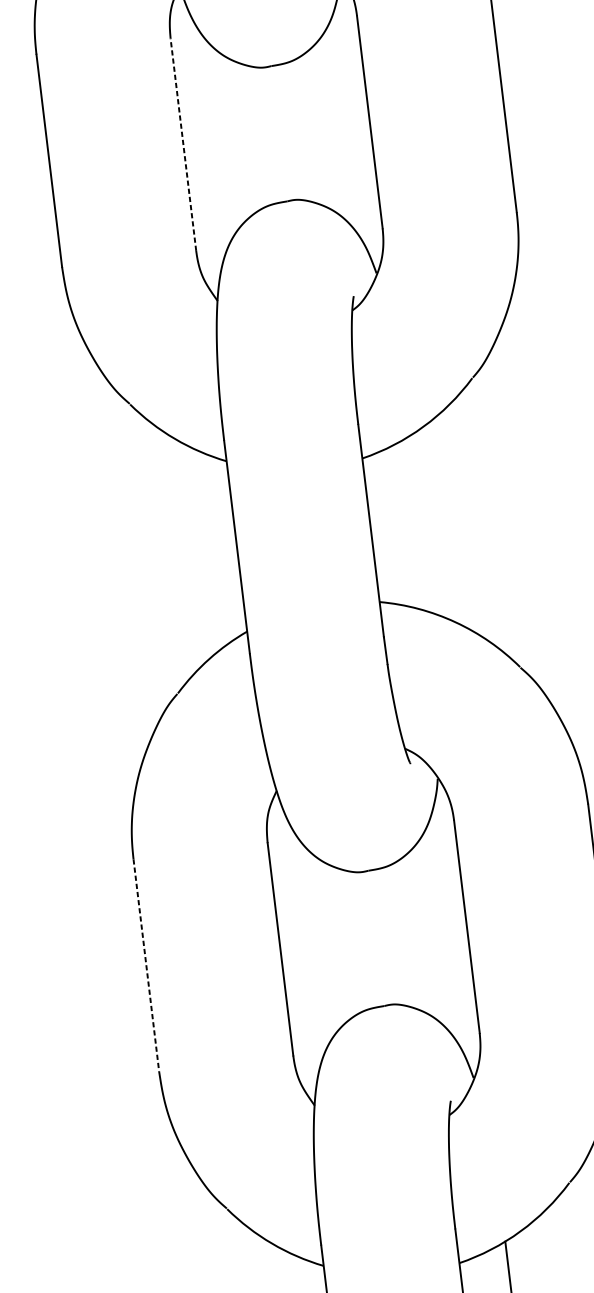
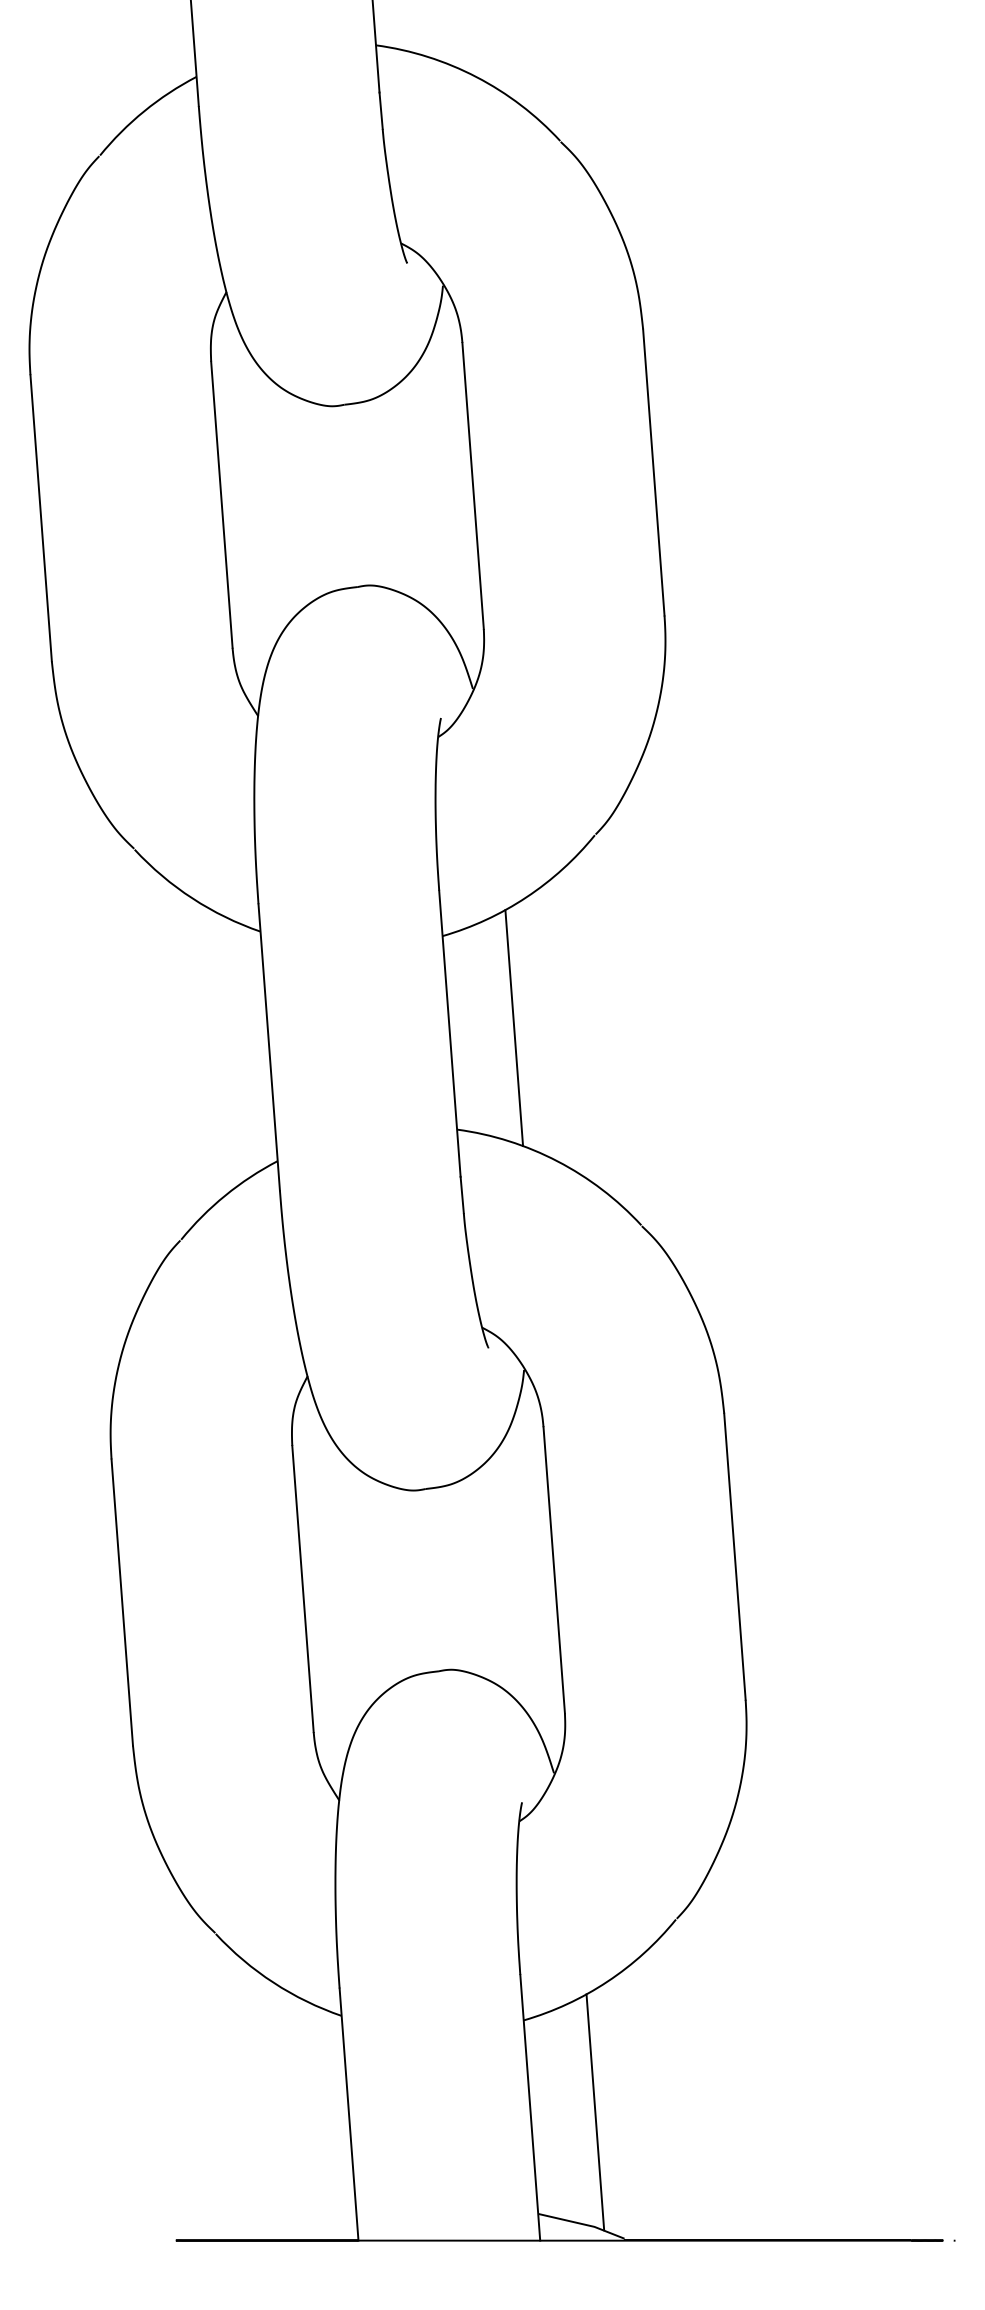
line: (183, 144) -> (221, 504), dashed -> solid
line: (419, 524) -> (514, 1028), added
line: (146, 966) -> (122, 1603), dashed -> solid

